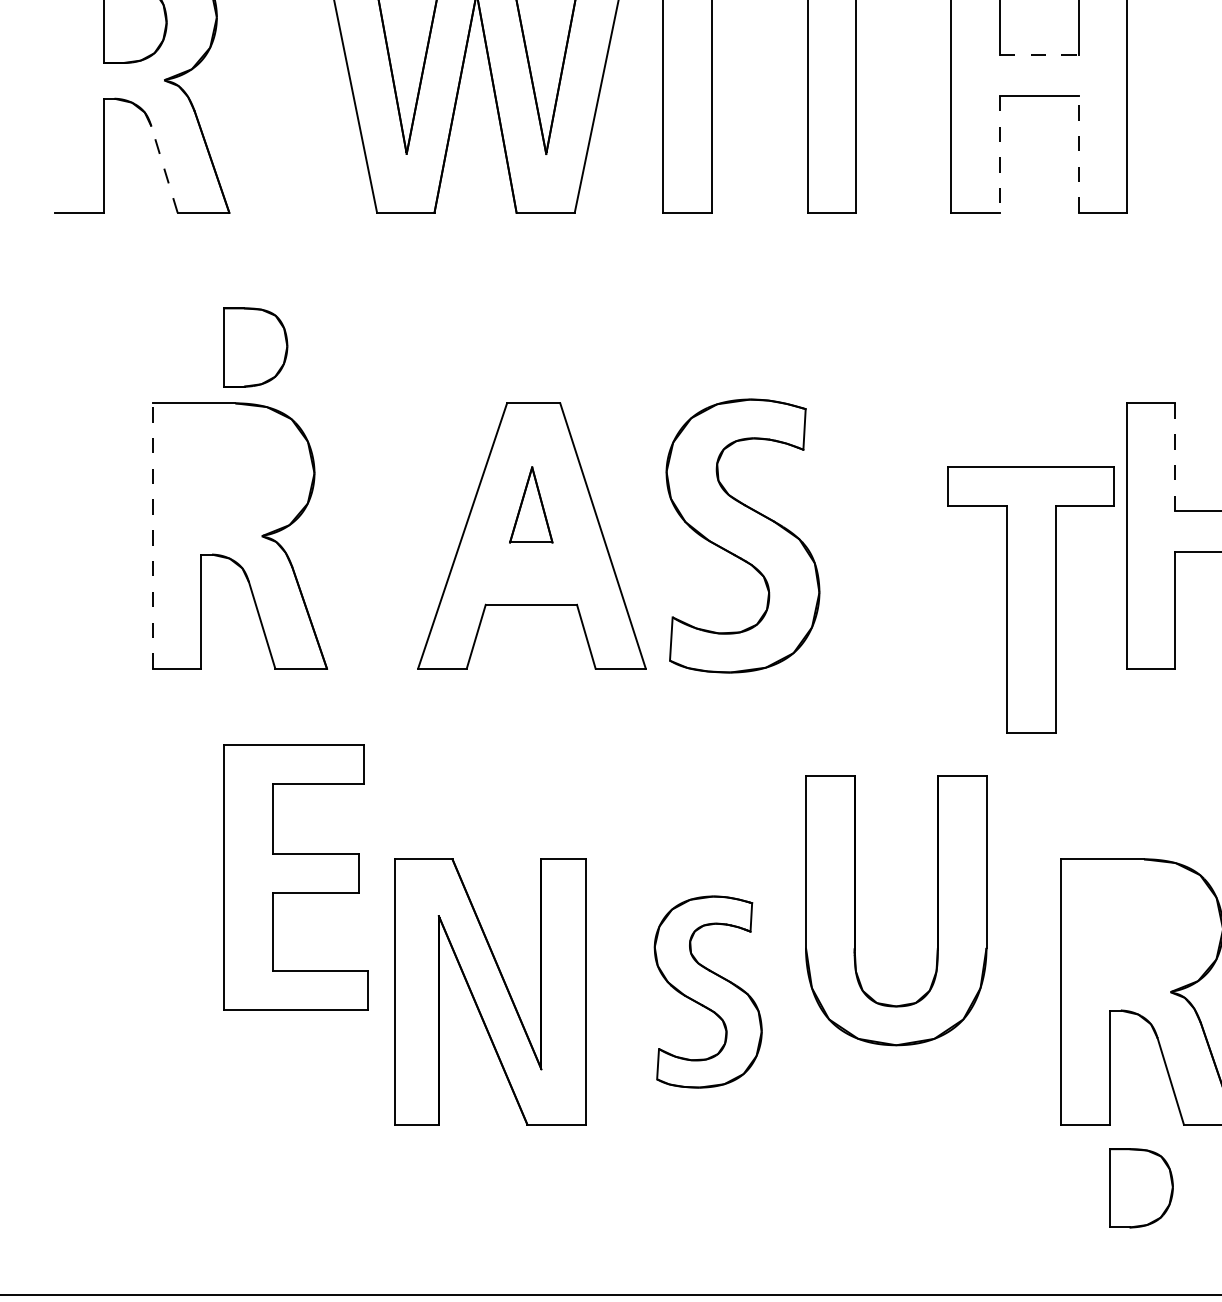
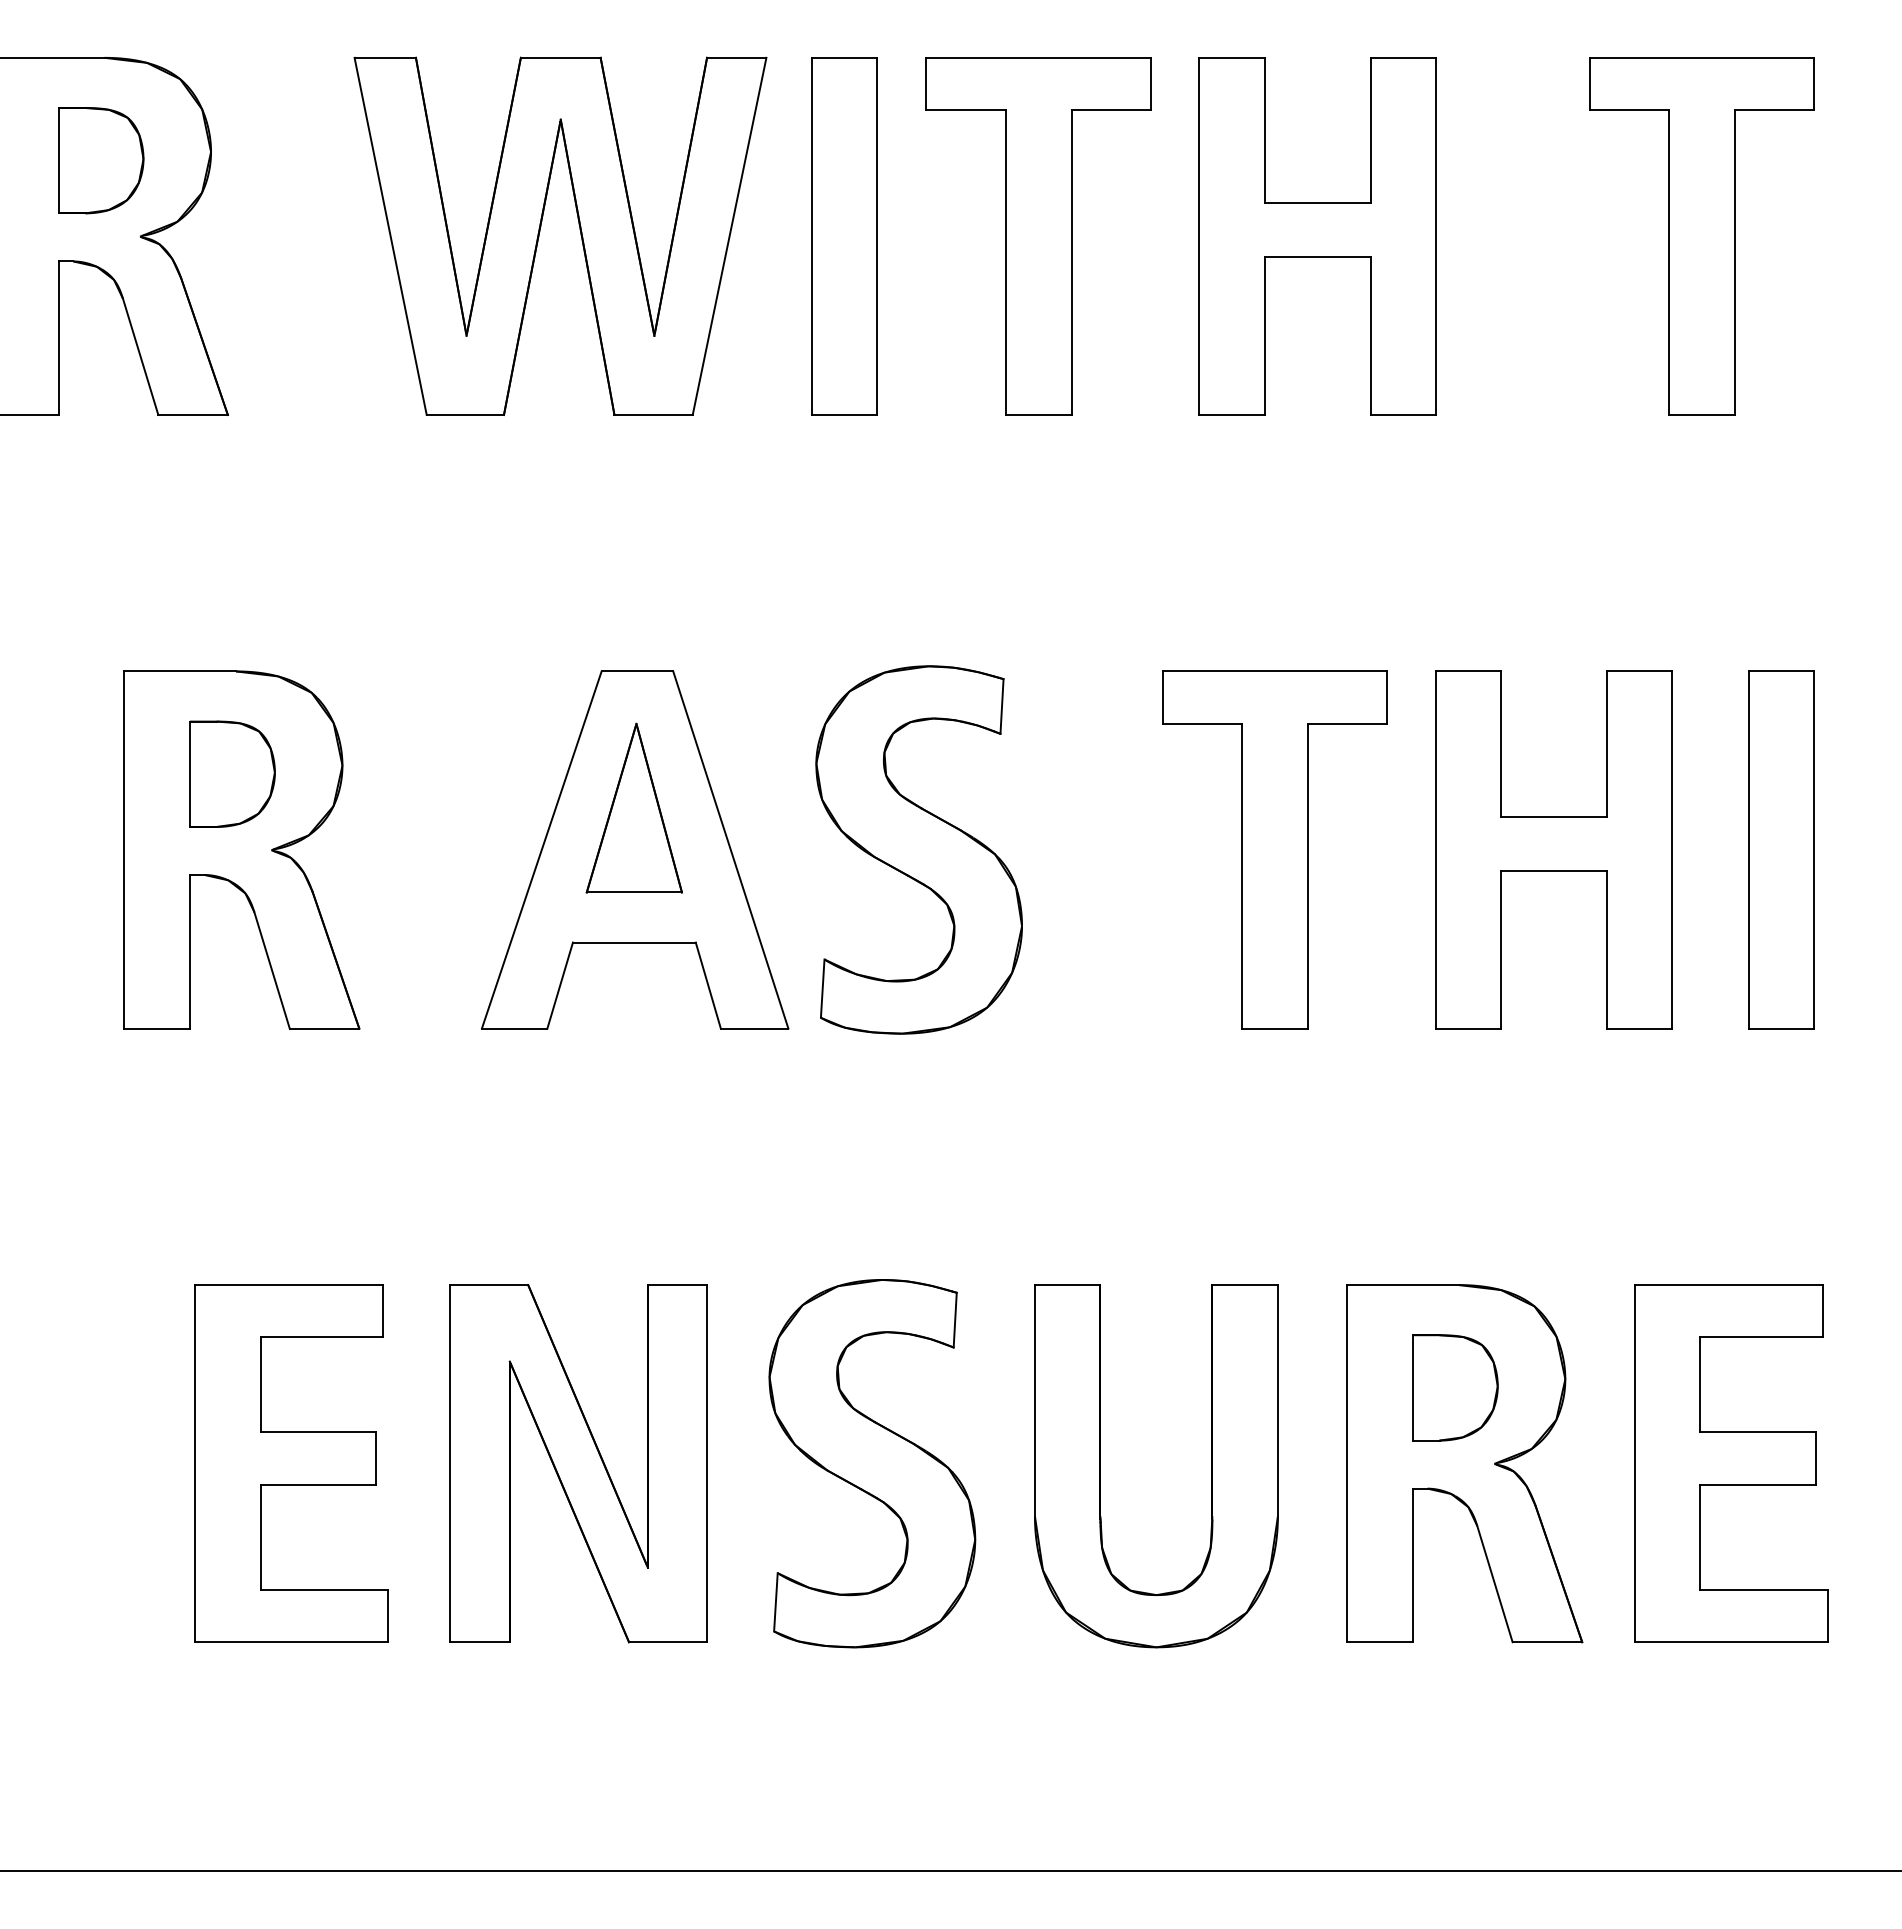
line: (1038, 55) -> (1317, 203), dashed -> solid
line: (999, 154) -> (1264, 336), dashed -> solid
line: (1078, 154) -> (1370, 336), dashed -> solid
line: (164, 169) -> (140, 356), dashed -> solid
part: (255, 346) -> (232, 773), moved
line: (1175, 457) -> (1501, 744), dashed -> solid
part: (530, 504) -> (633, 807), size x1.67
line: (152, 536) -> (124, 850), dashed -> solid
part: (1030, 599) -> (1274, 849), moved
part: (295, 877) -> (291, 1463), moved
part: (937, 910) -> (1211, 1466), moved
part: (708, 991) -> (872, 1463), size x1.43
part: (1141, 1188) -> (1455, 1387), moved

